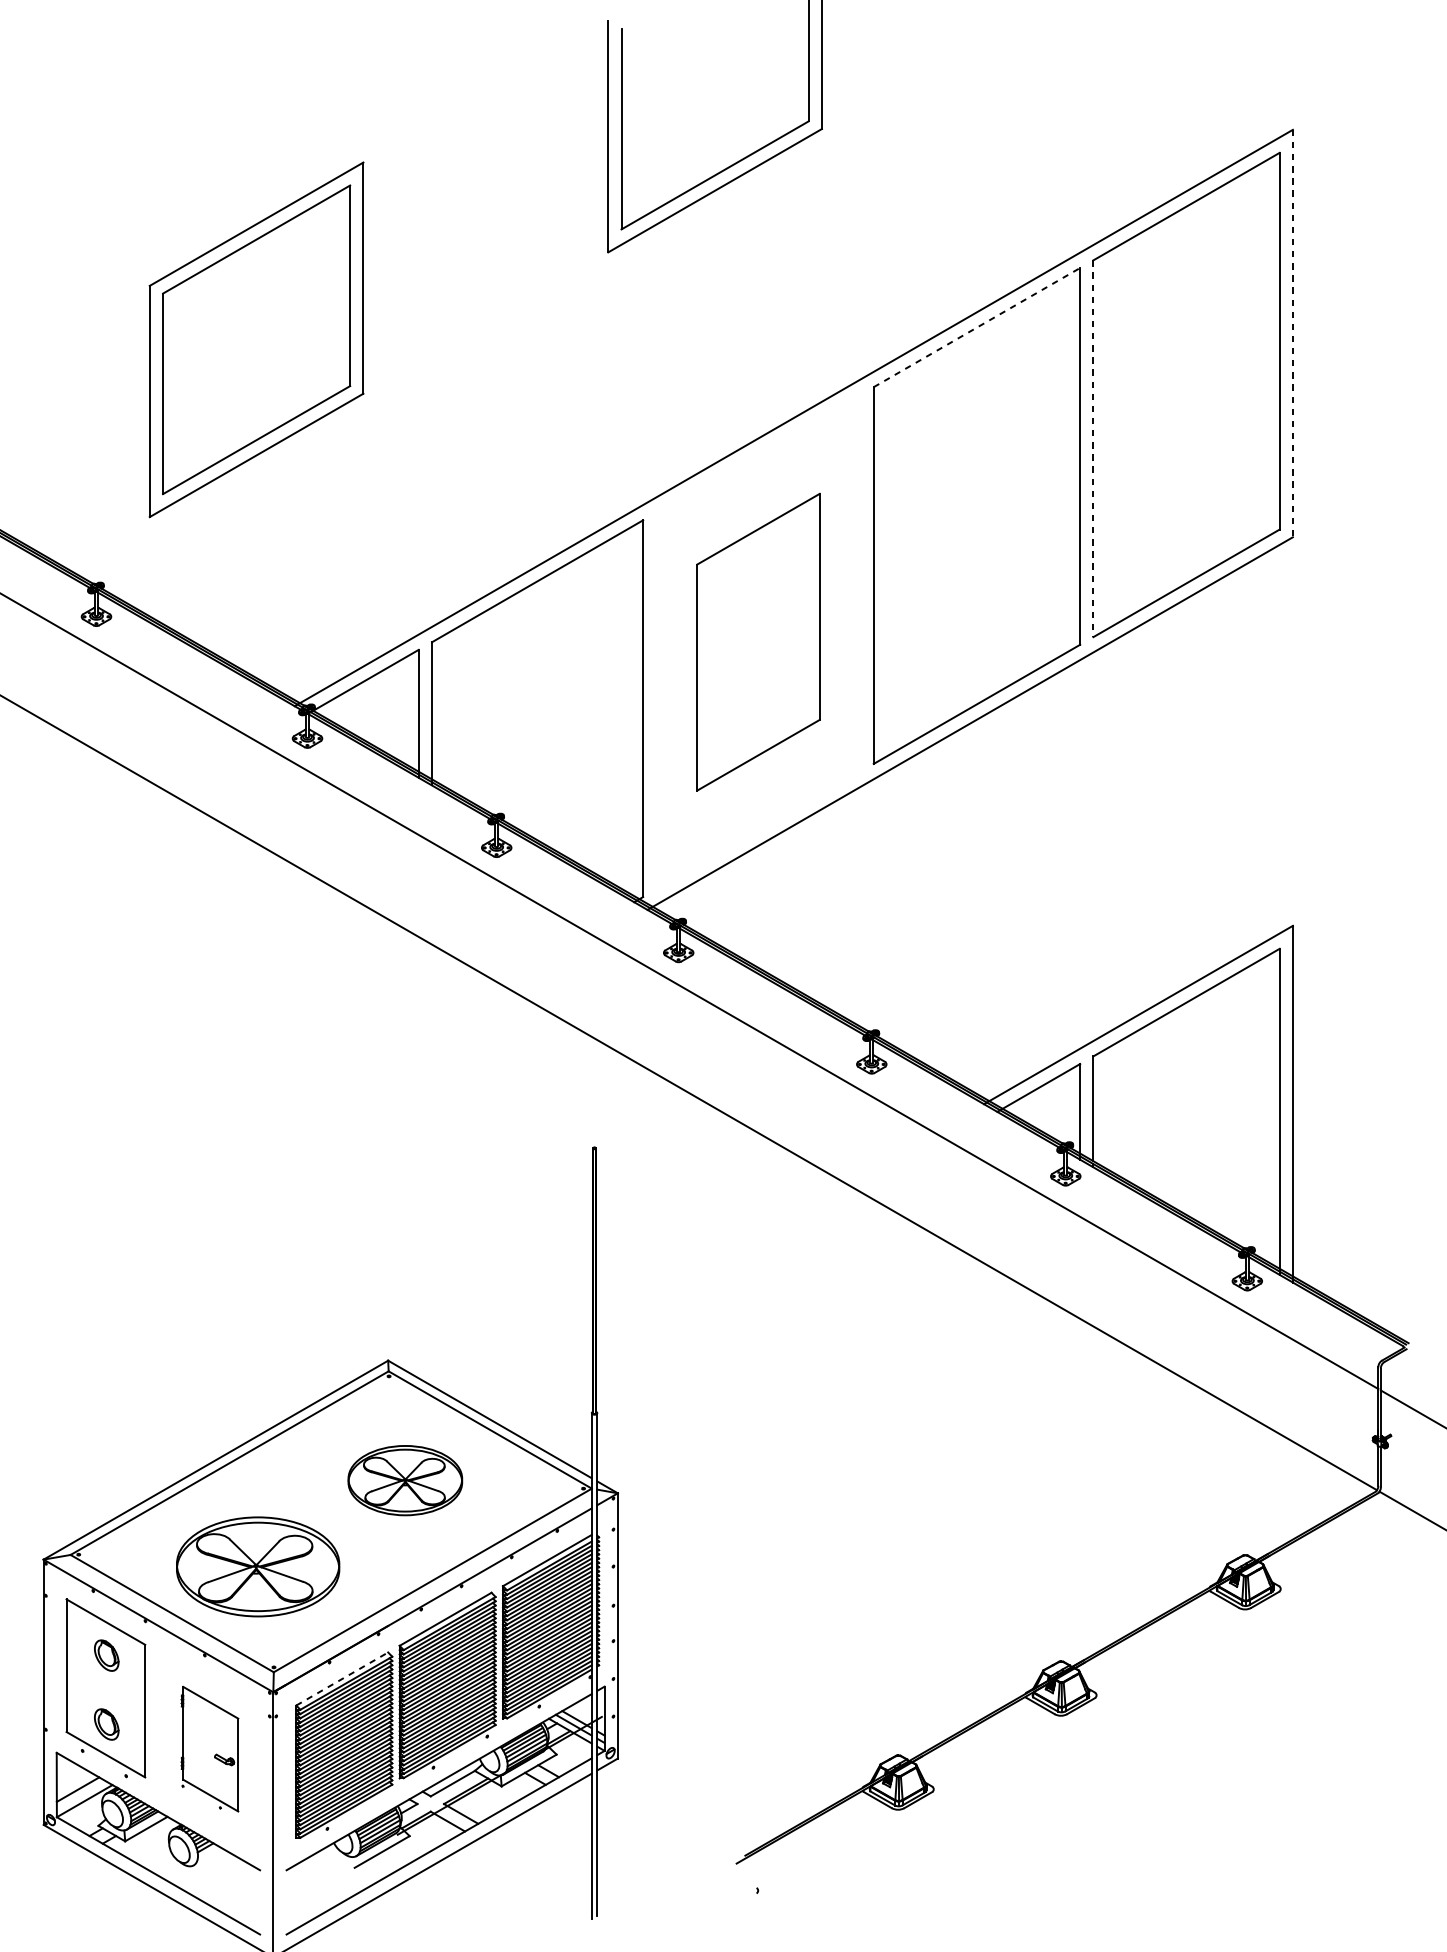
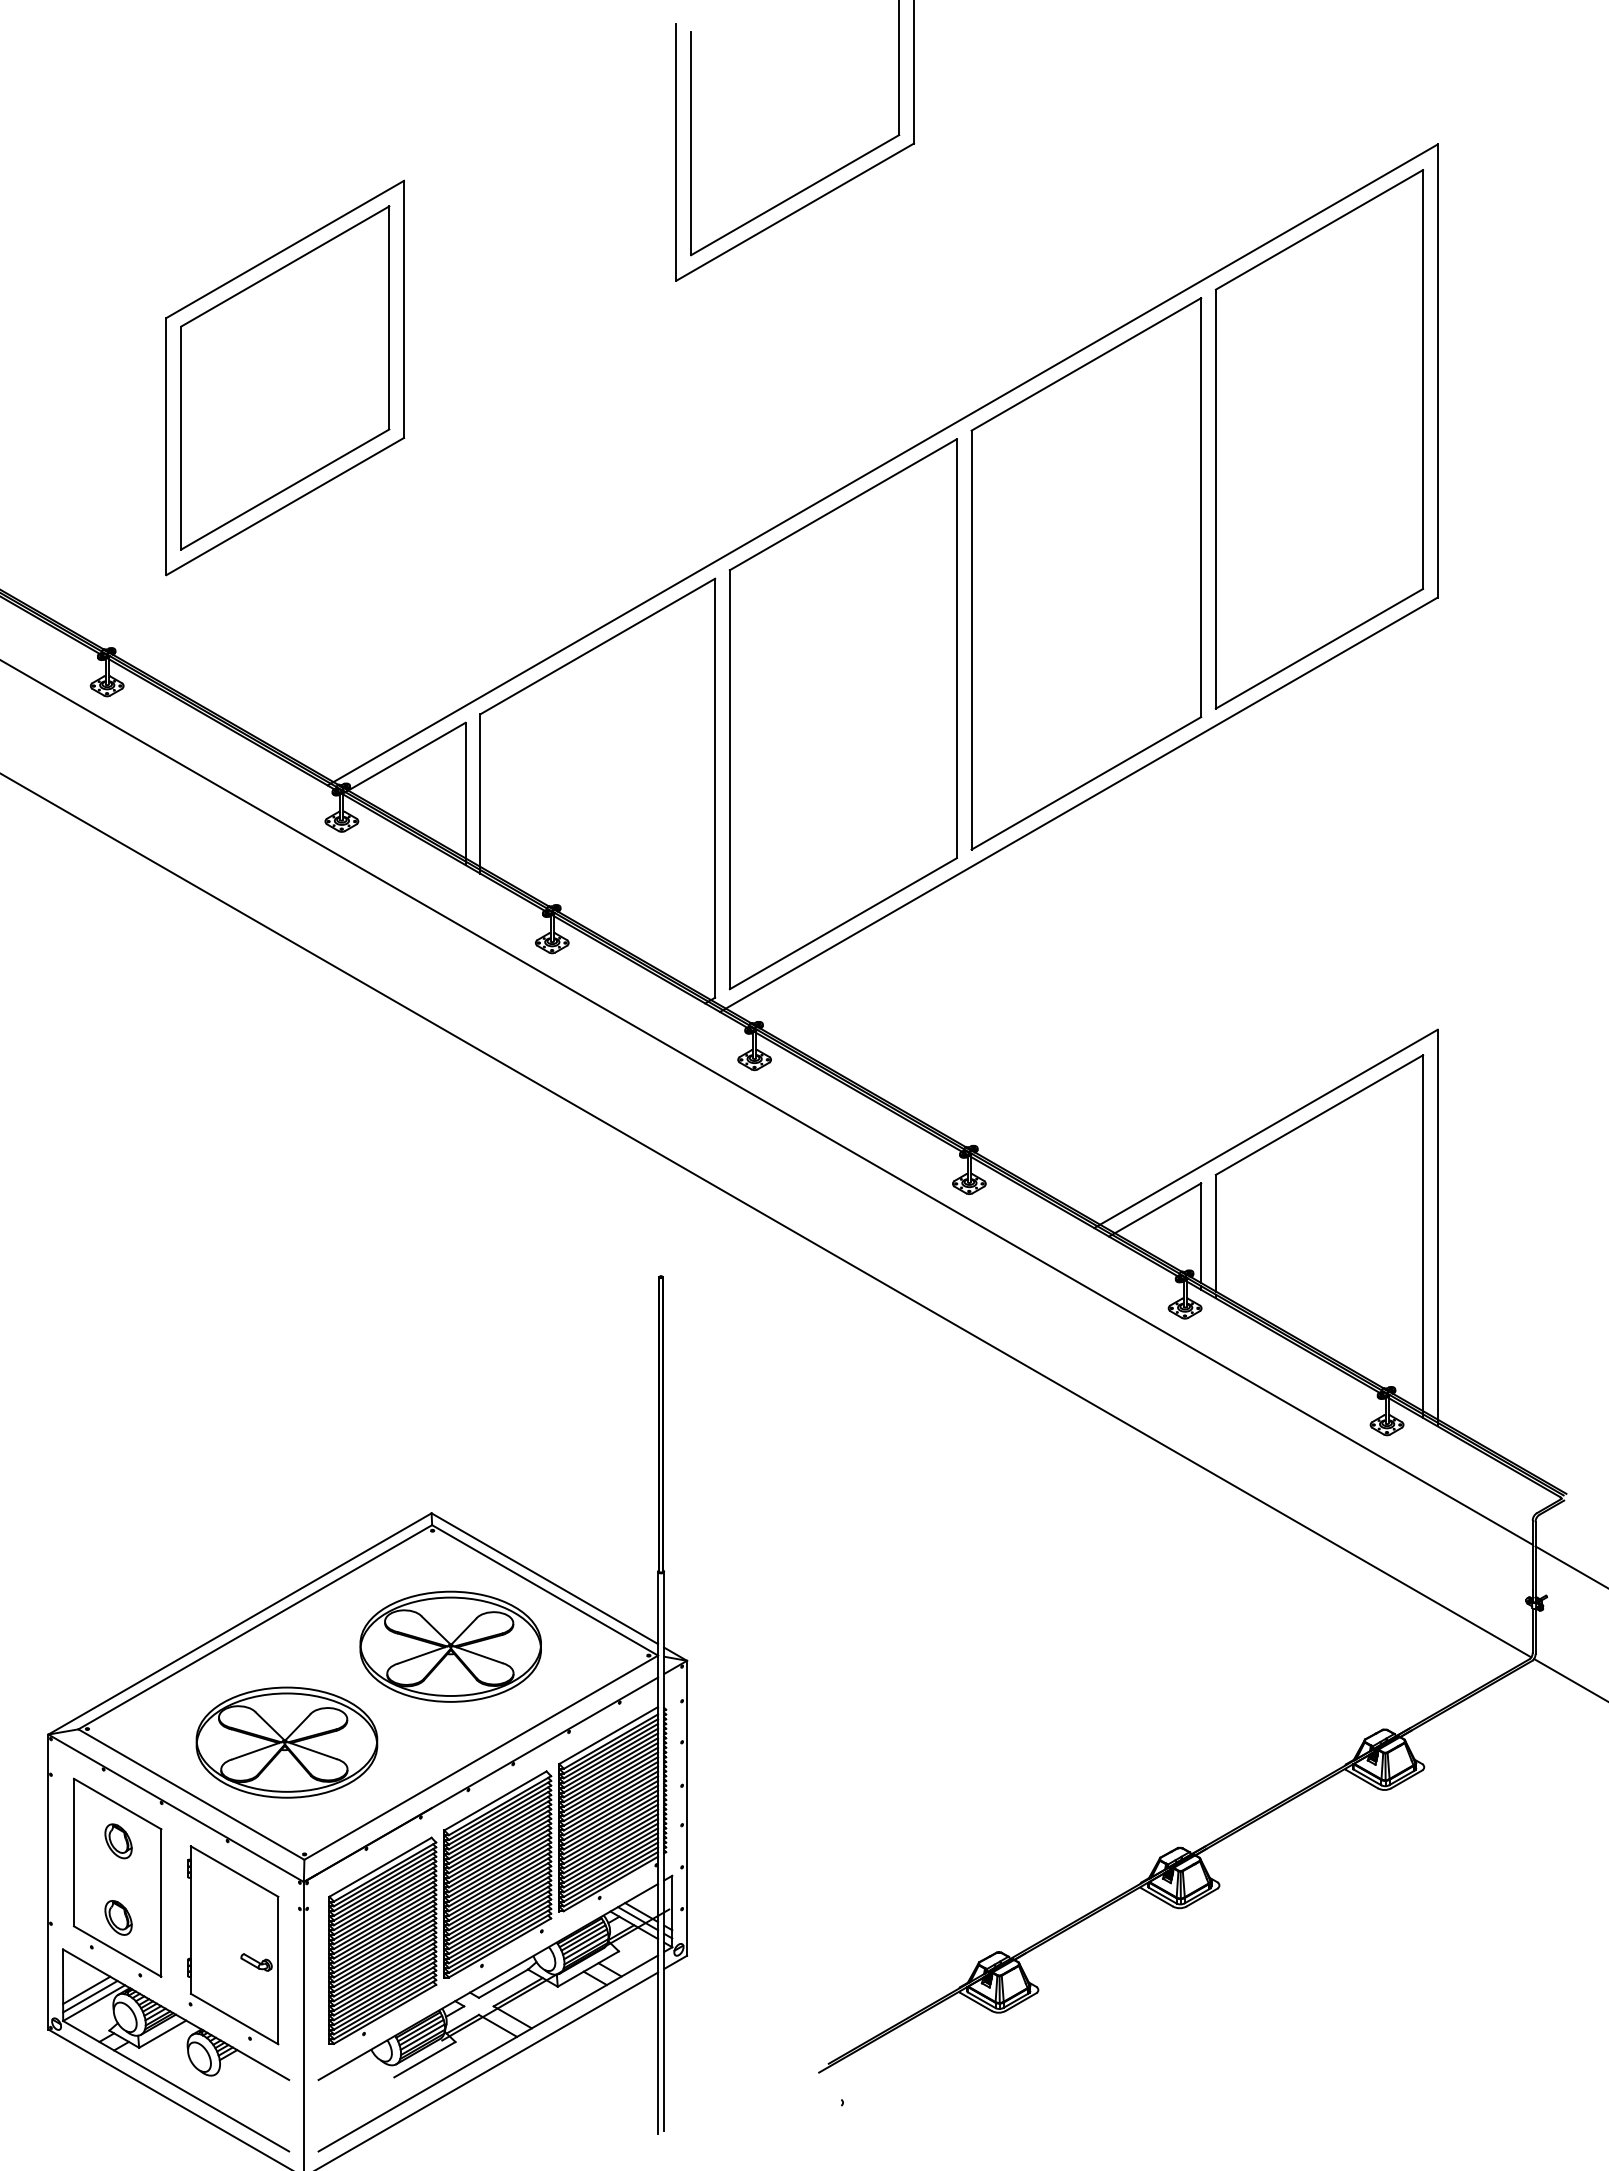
line: (977, 327) -> (1086, 364), dashed -> solid
line: (1292, 333) -> (1437, 371), dashed -> solid
line: (1093, 449) -> (1215, 499), dashed -> solid
part: (758, 642) -> (843, 714), size x1.67
part: (405, 1480) -> (450, 1646), size x1.43
line: (342, 1679) -> (380, 1867), dashed -> solid
part: (210, 1749) -> (233, 1945), size x1.43
line: (81, 1795) -> (90, 1996), added

